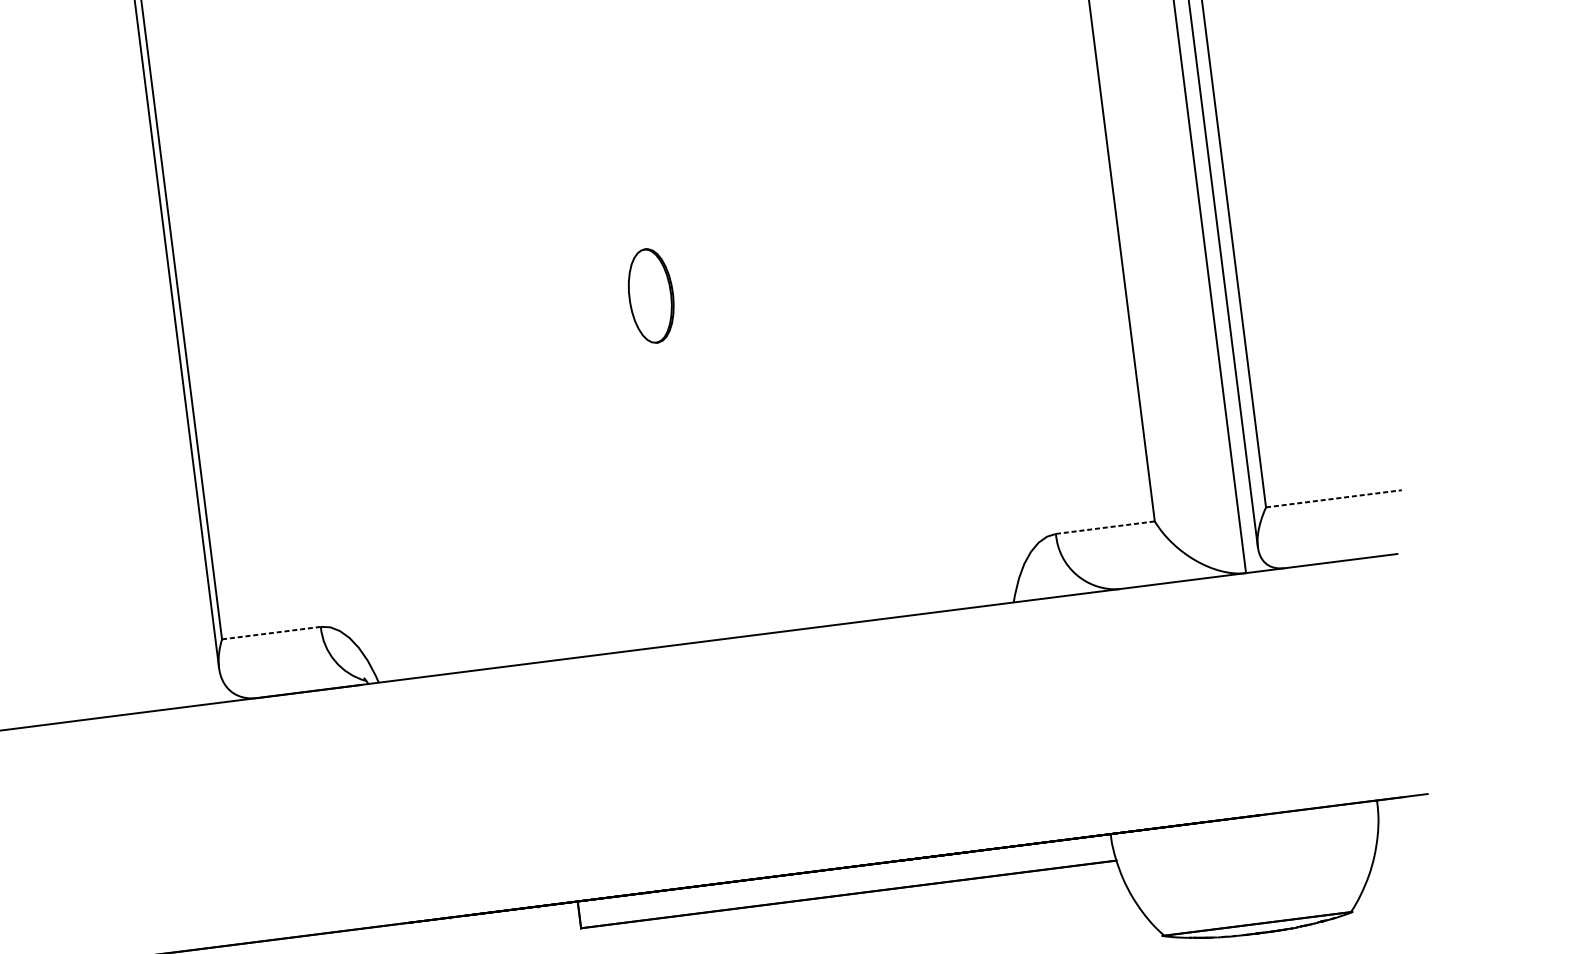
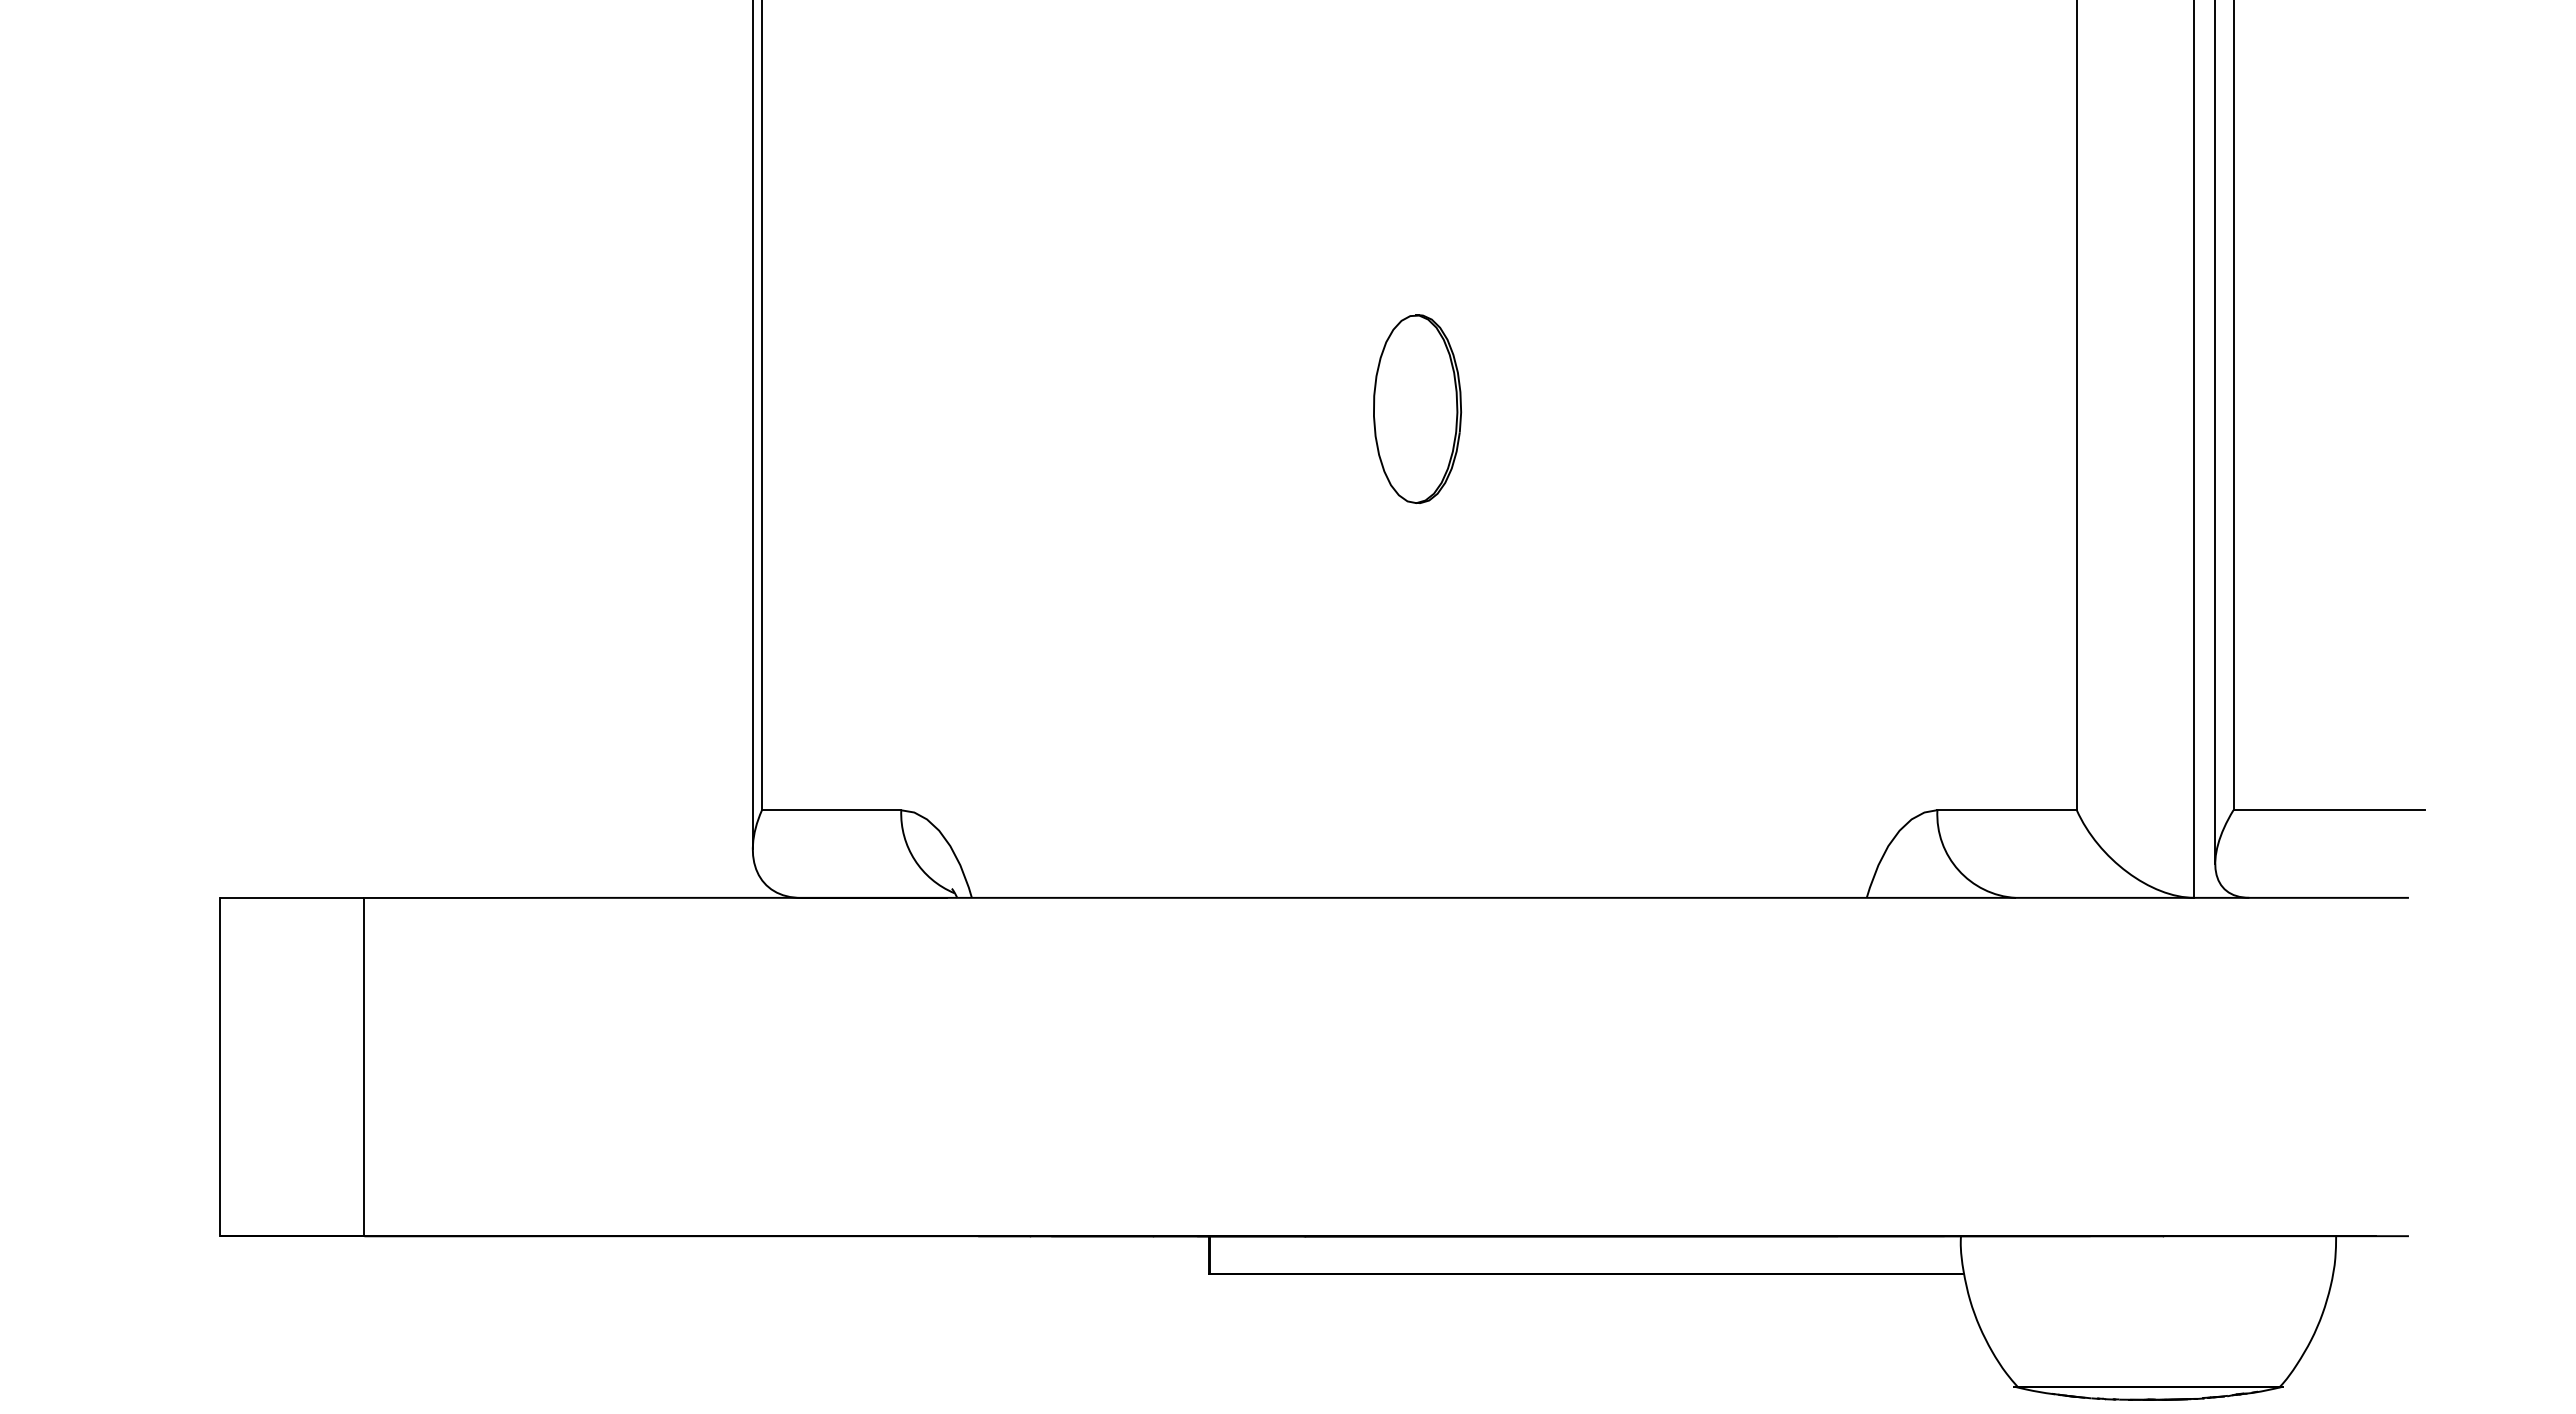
part: (651, 295) -> (1417, 408), size x1.43
line: (1334, 499) -> (2329, 810), dashed -> solid
line: (1105, 527) -> (2007, 810), dashed -> solid
line: (271, 633) -> (831, 810), dashed -> solid

